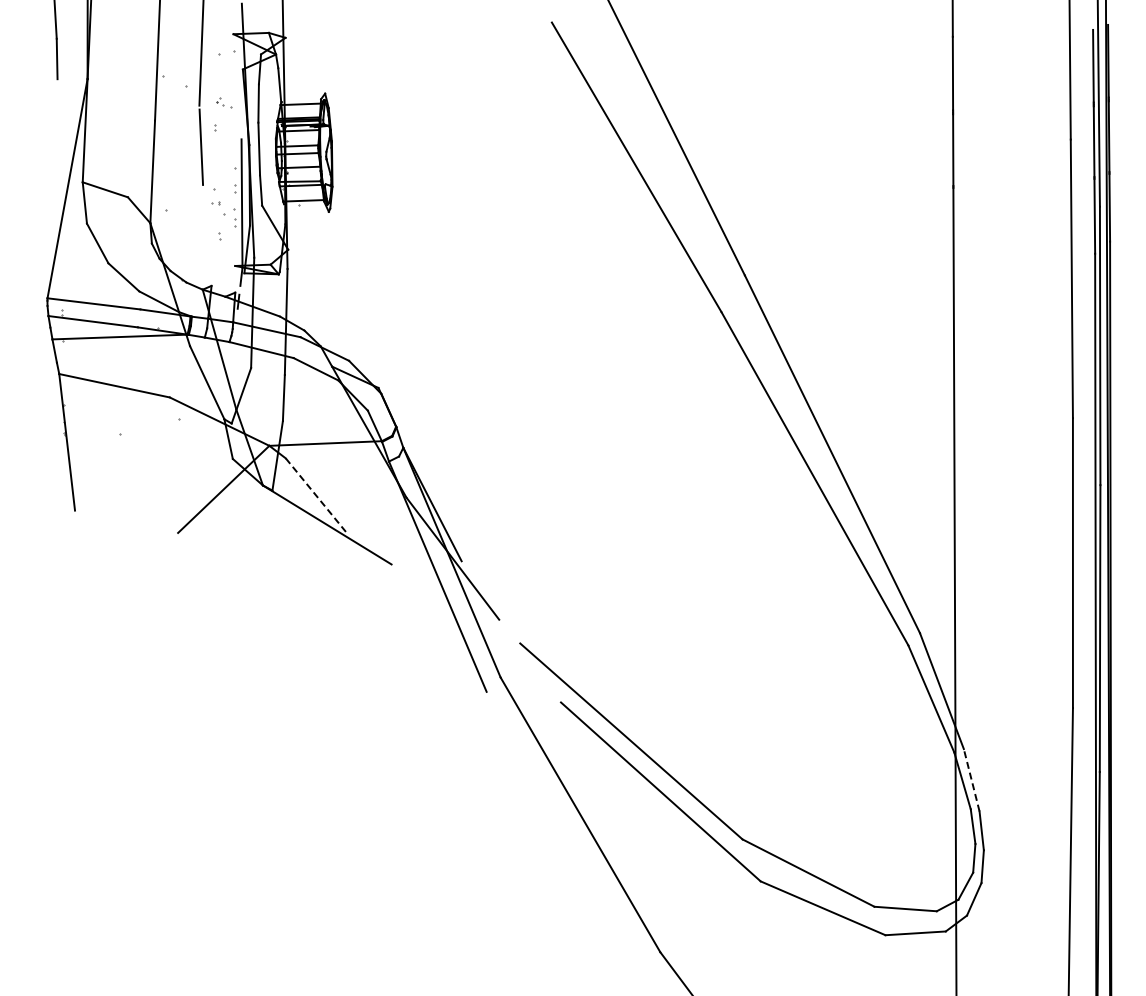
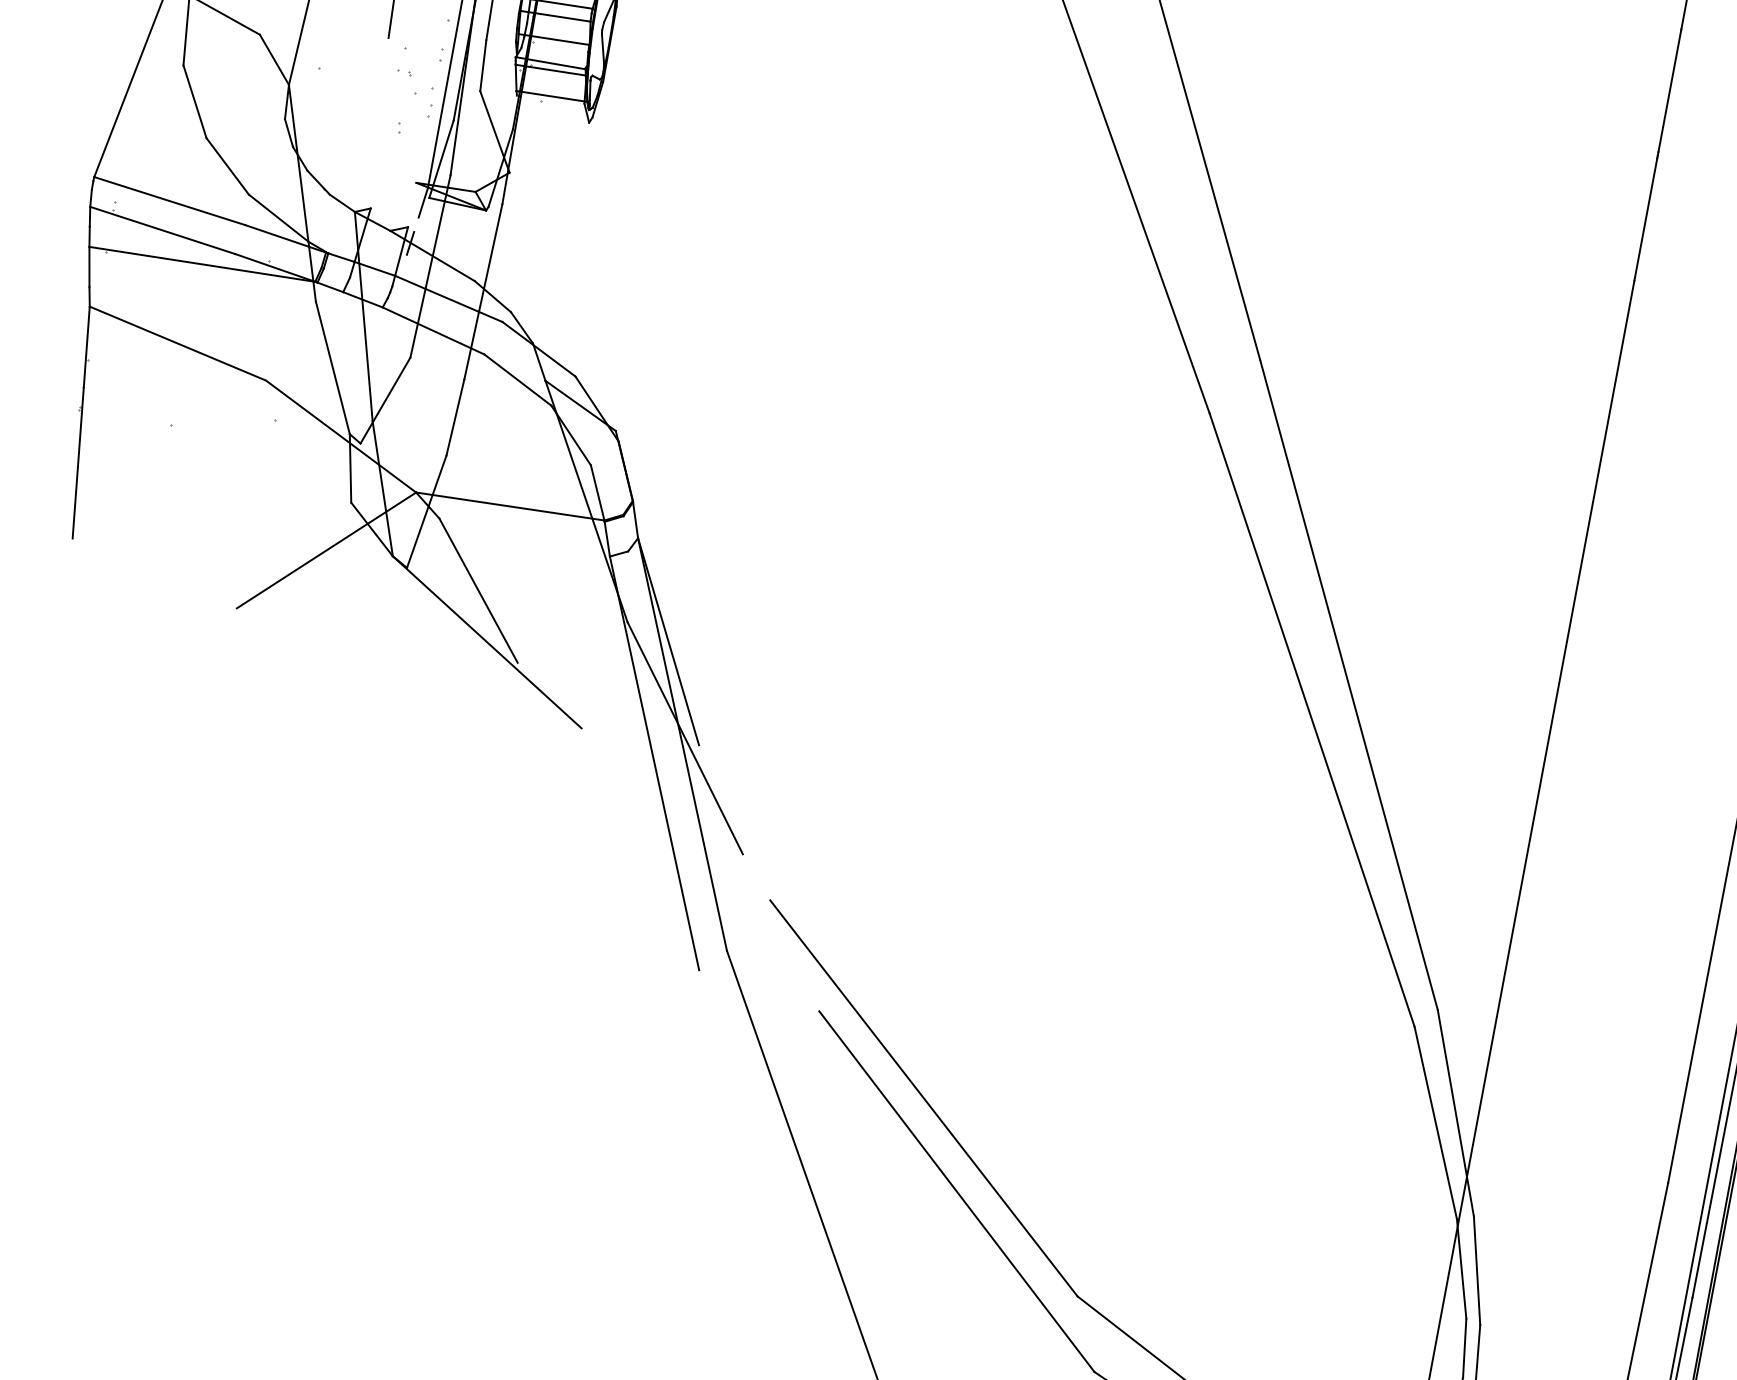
line: (316, 495) -> (478, 589), dashed -> solid
line: (971, 779) -> (1476, 1269), dashed -> solid

